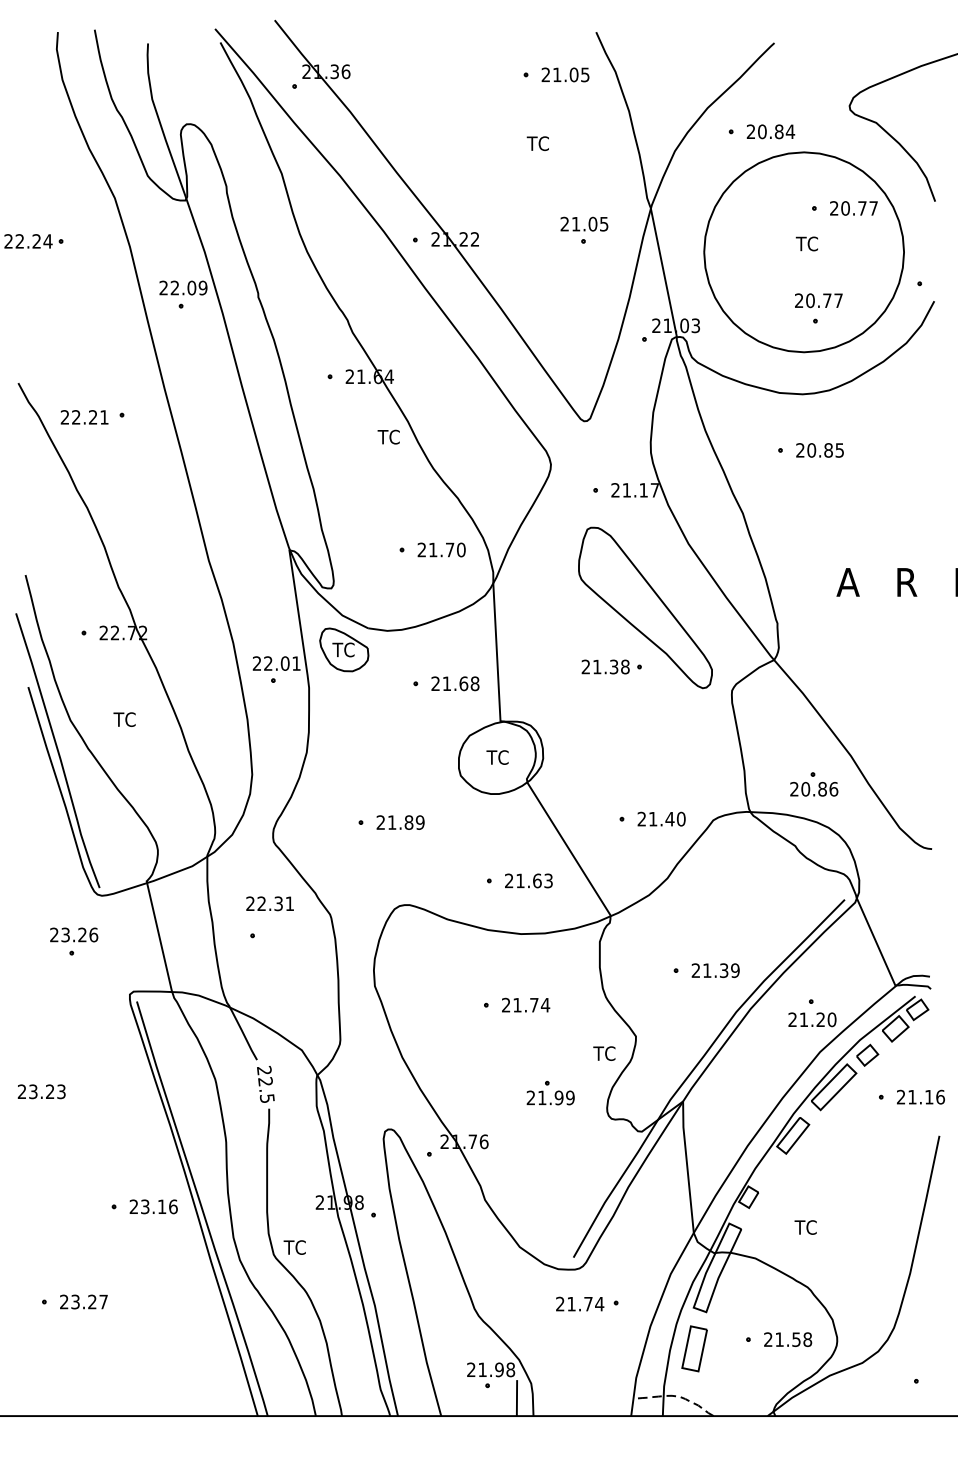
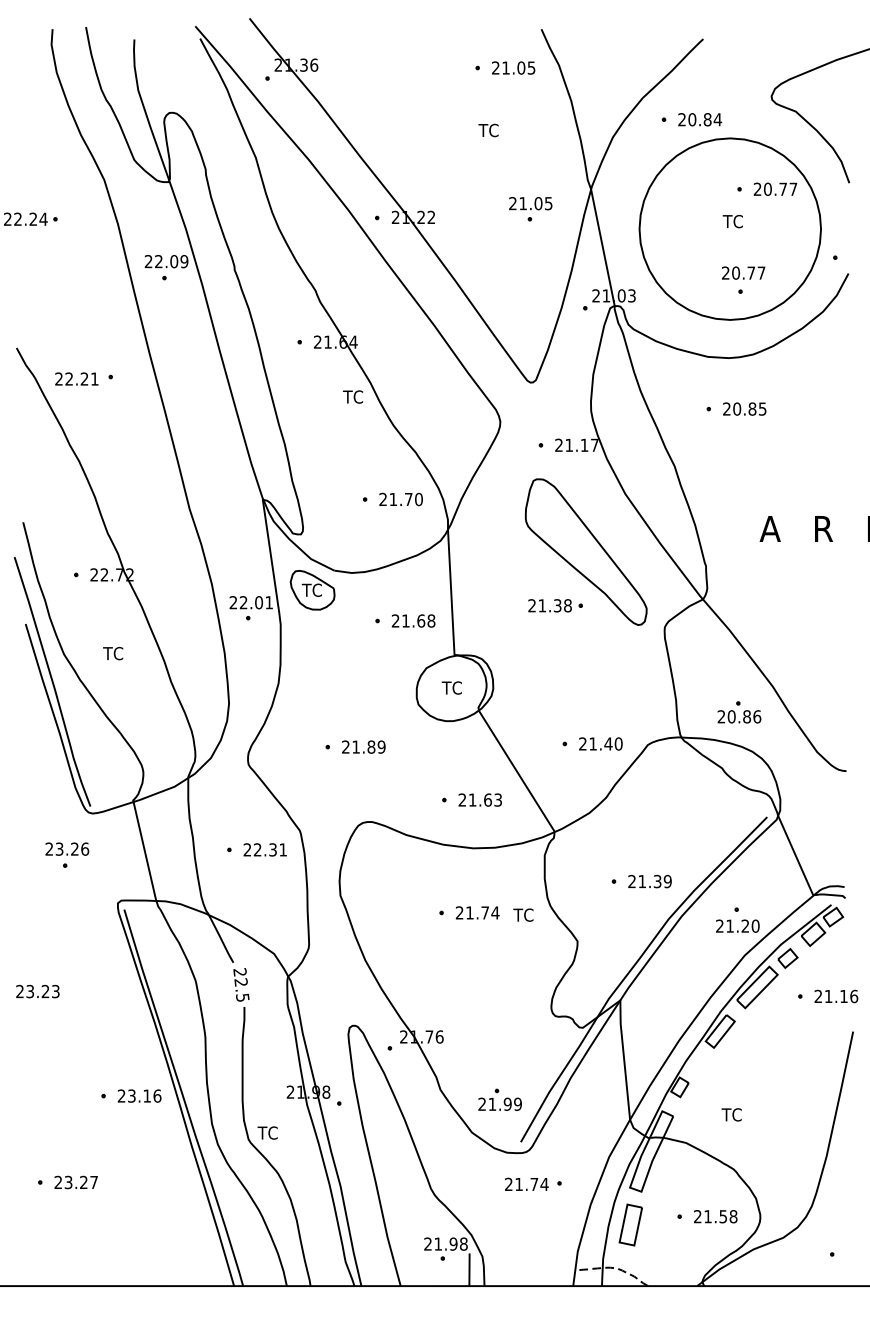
text: (269, 903) -> (264, 849), moved
text: (604, 1053) -> (523, 915), moved
part: (550, 1092) -> (499, 1099), moved

